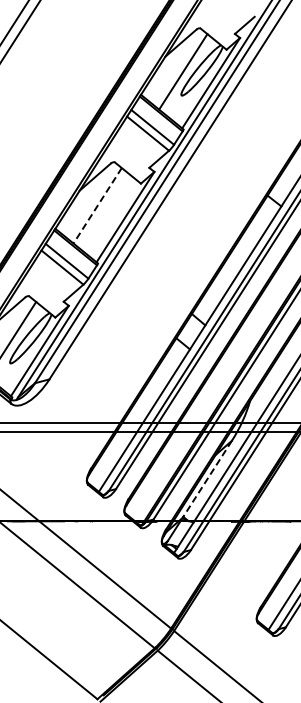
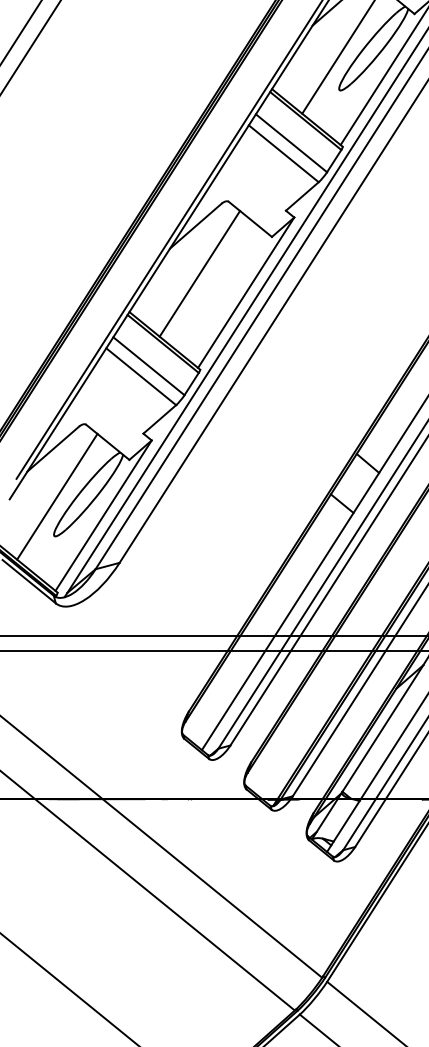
line: (97, 205) -> (199, 273), dashed -> solid
line: (207, 479) -> (382, 729), dashed -> solid

